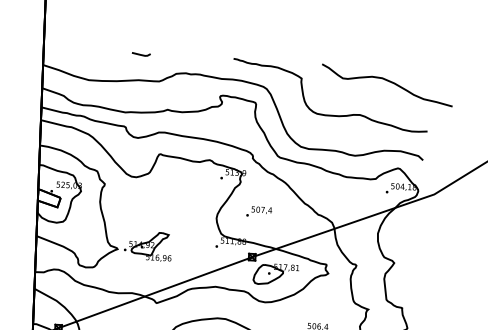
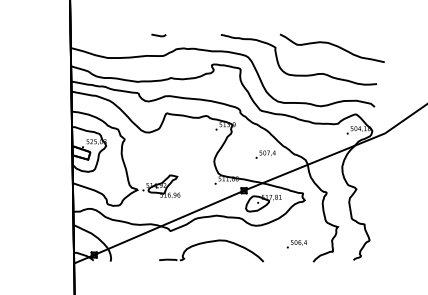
line: (140, 54) -> (158, 35), moved
curve: (386, 81) -> (331, 45), moved
text: (259, 211) -> (265, 154), moved

